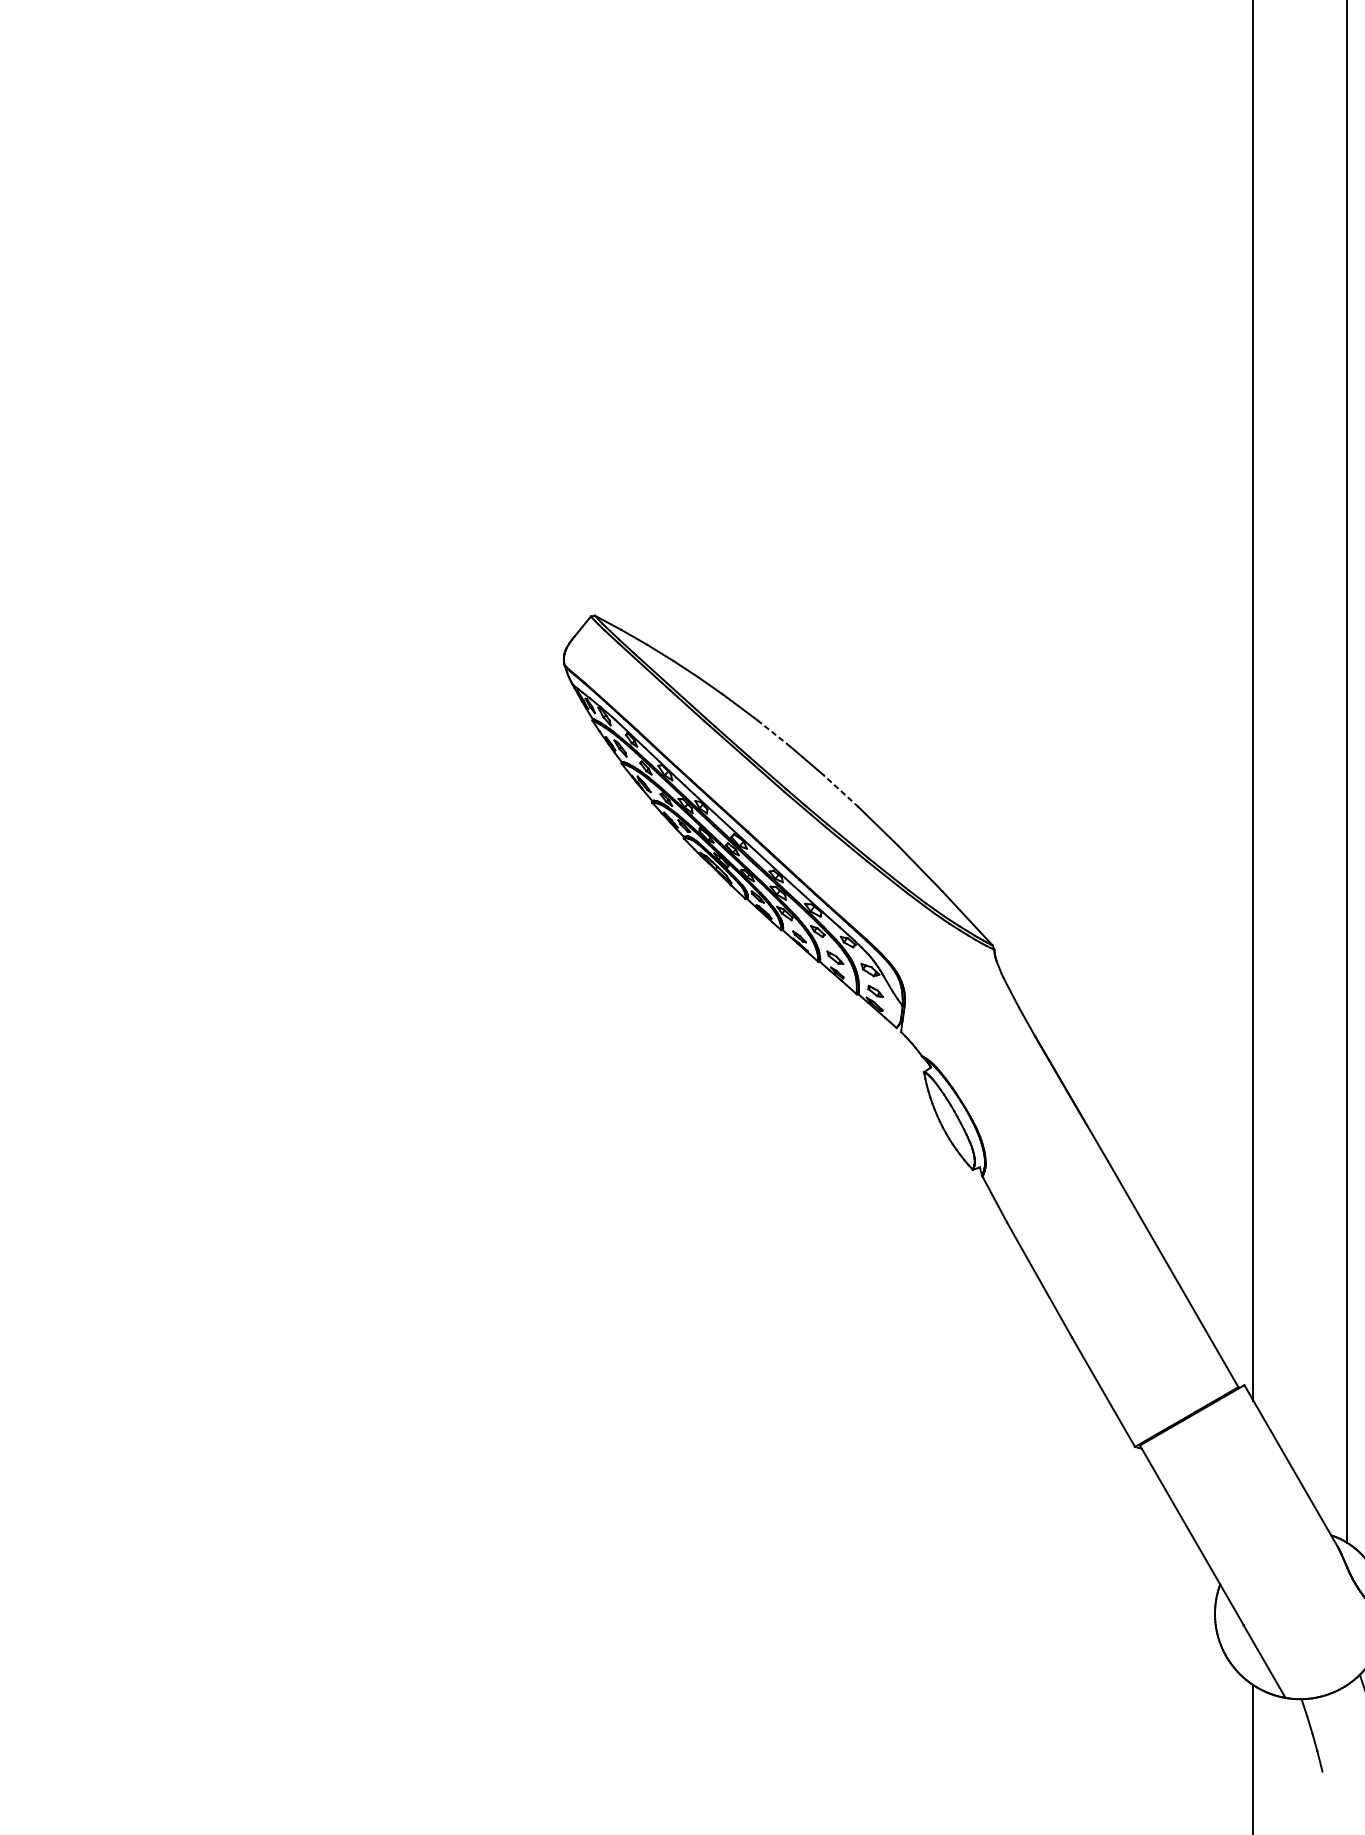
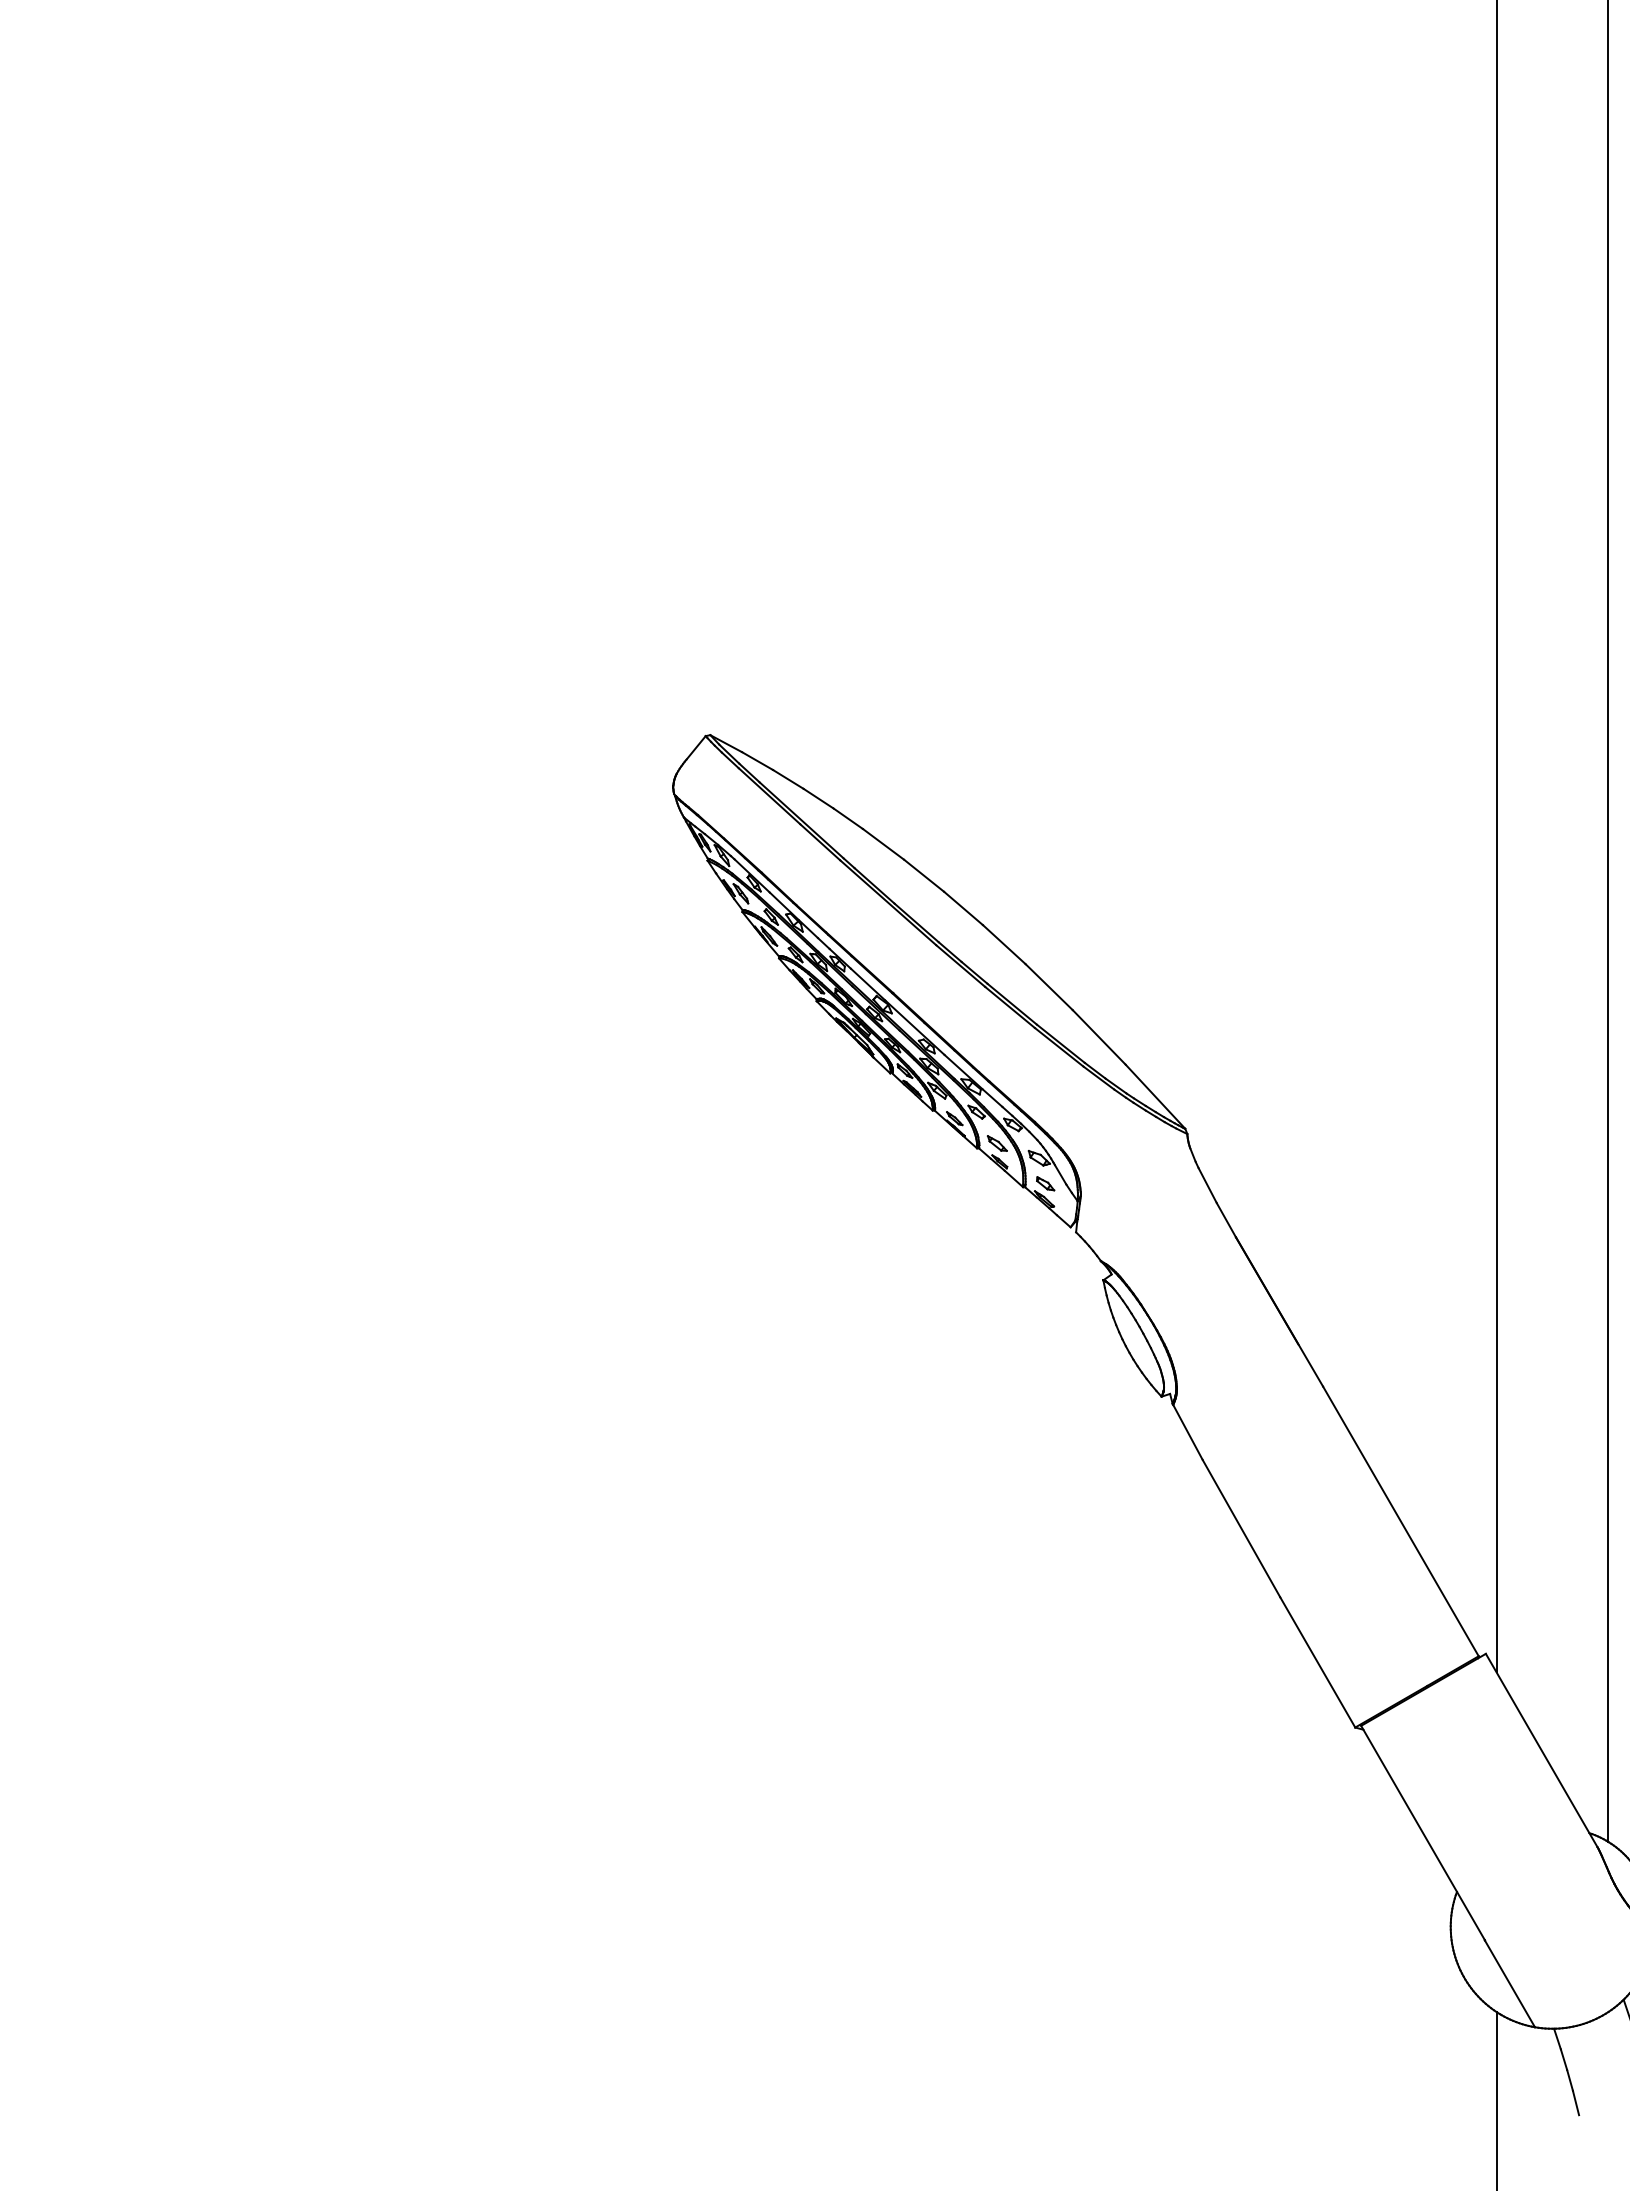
line: (774, 733) -> (924, 875), dashed -> solid
line: (841, 791) -> (1004, 944), dashed -> solid

